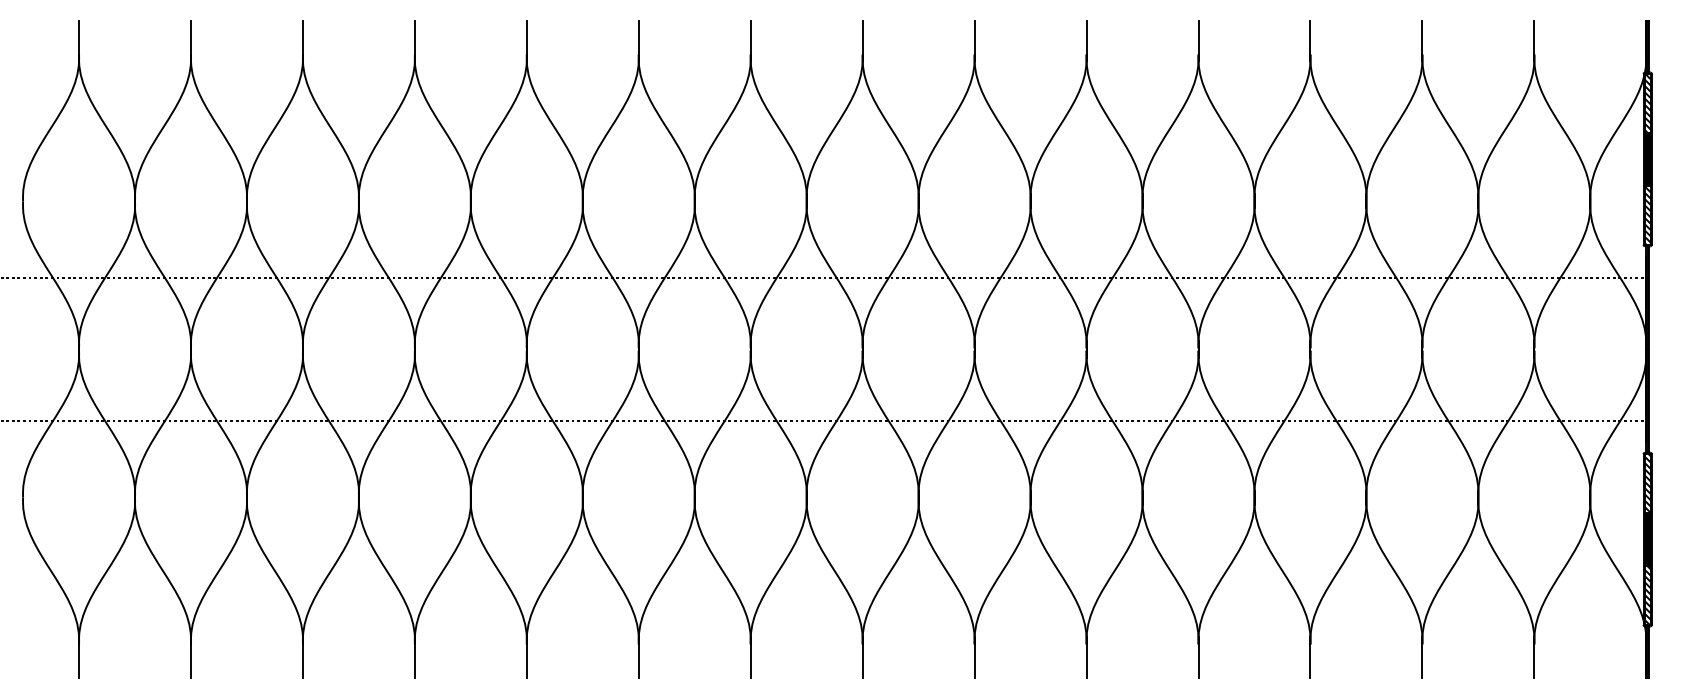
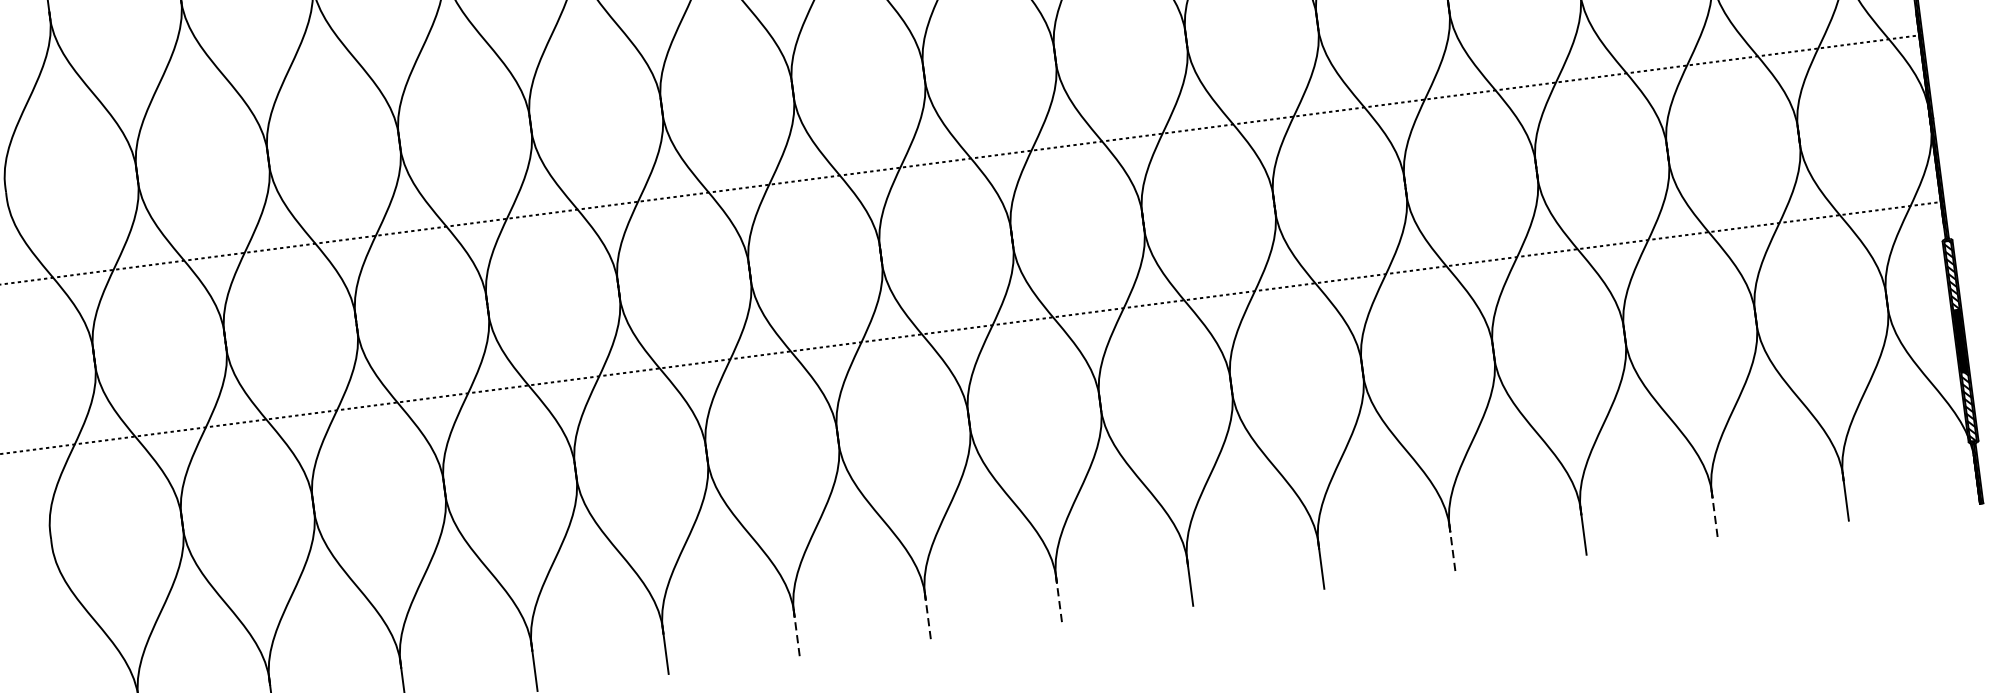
line: (638, 658) -> (796, 633), solid -> dashed
line: (750, 658) -> (927, 616), solid -> dashed
line: (862, 658) -> (1058, 599), solid -> dashed
line: (1198, 658) -> (1452, 548), solid -> dashed
line: (1422, 658) -> (1714, 514), solid -> dashed

